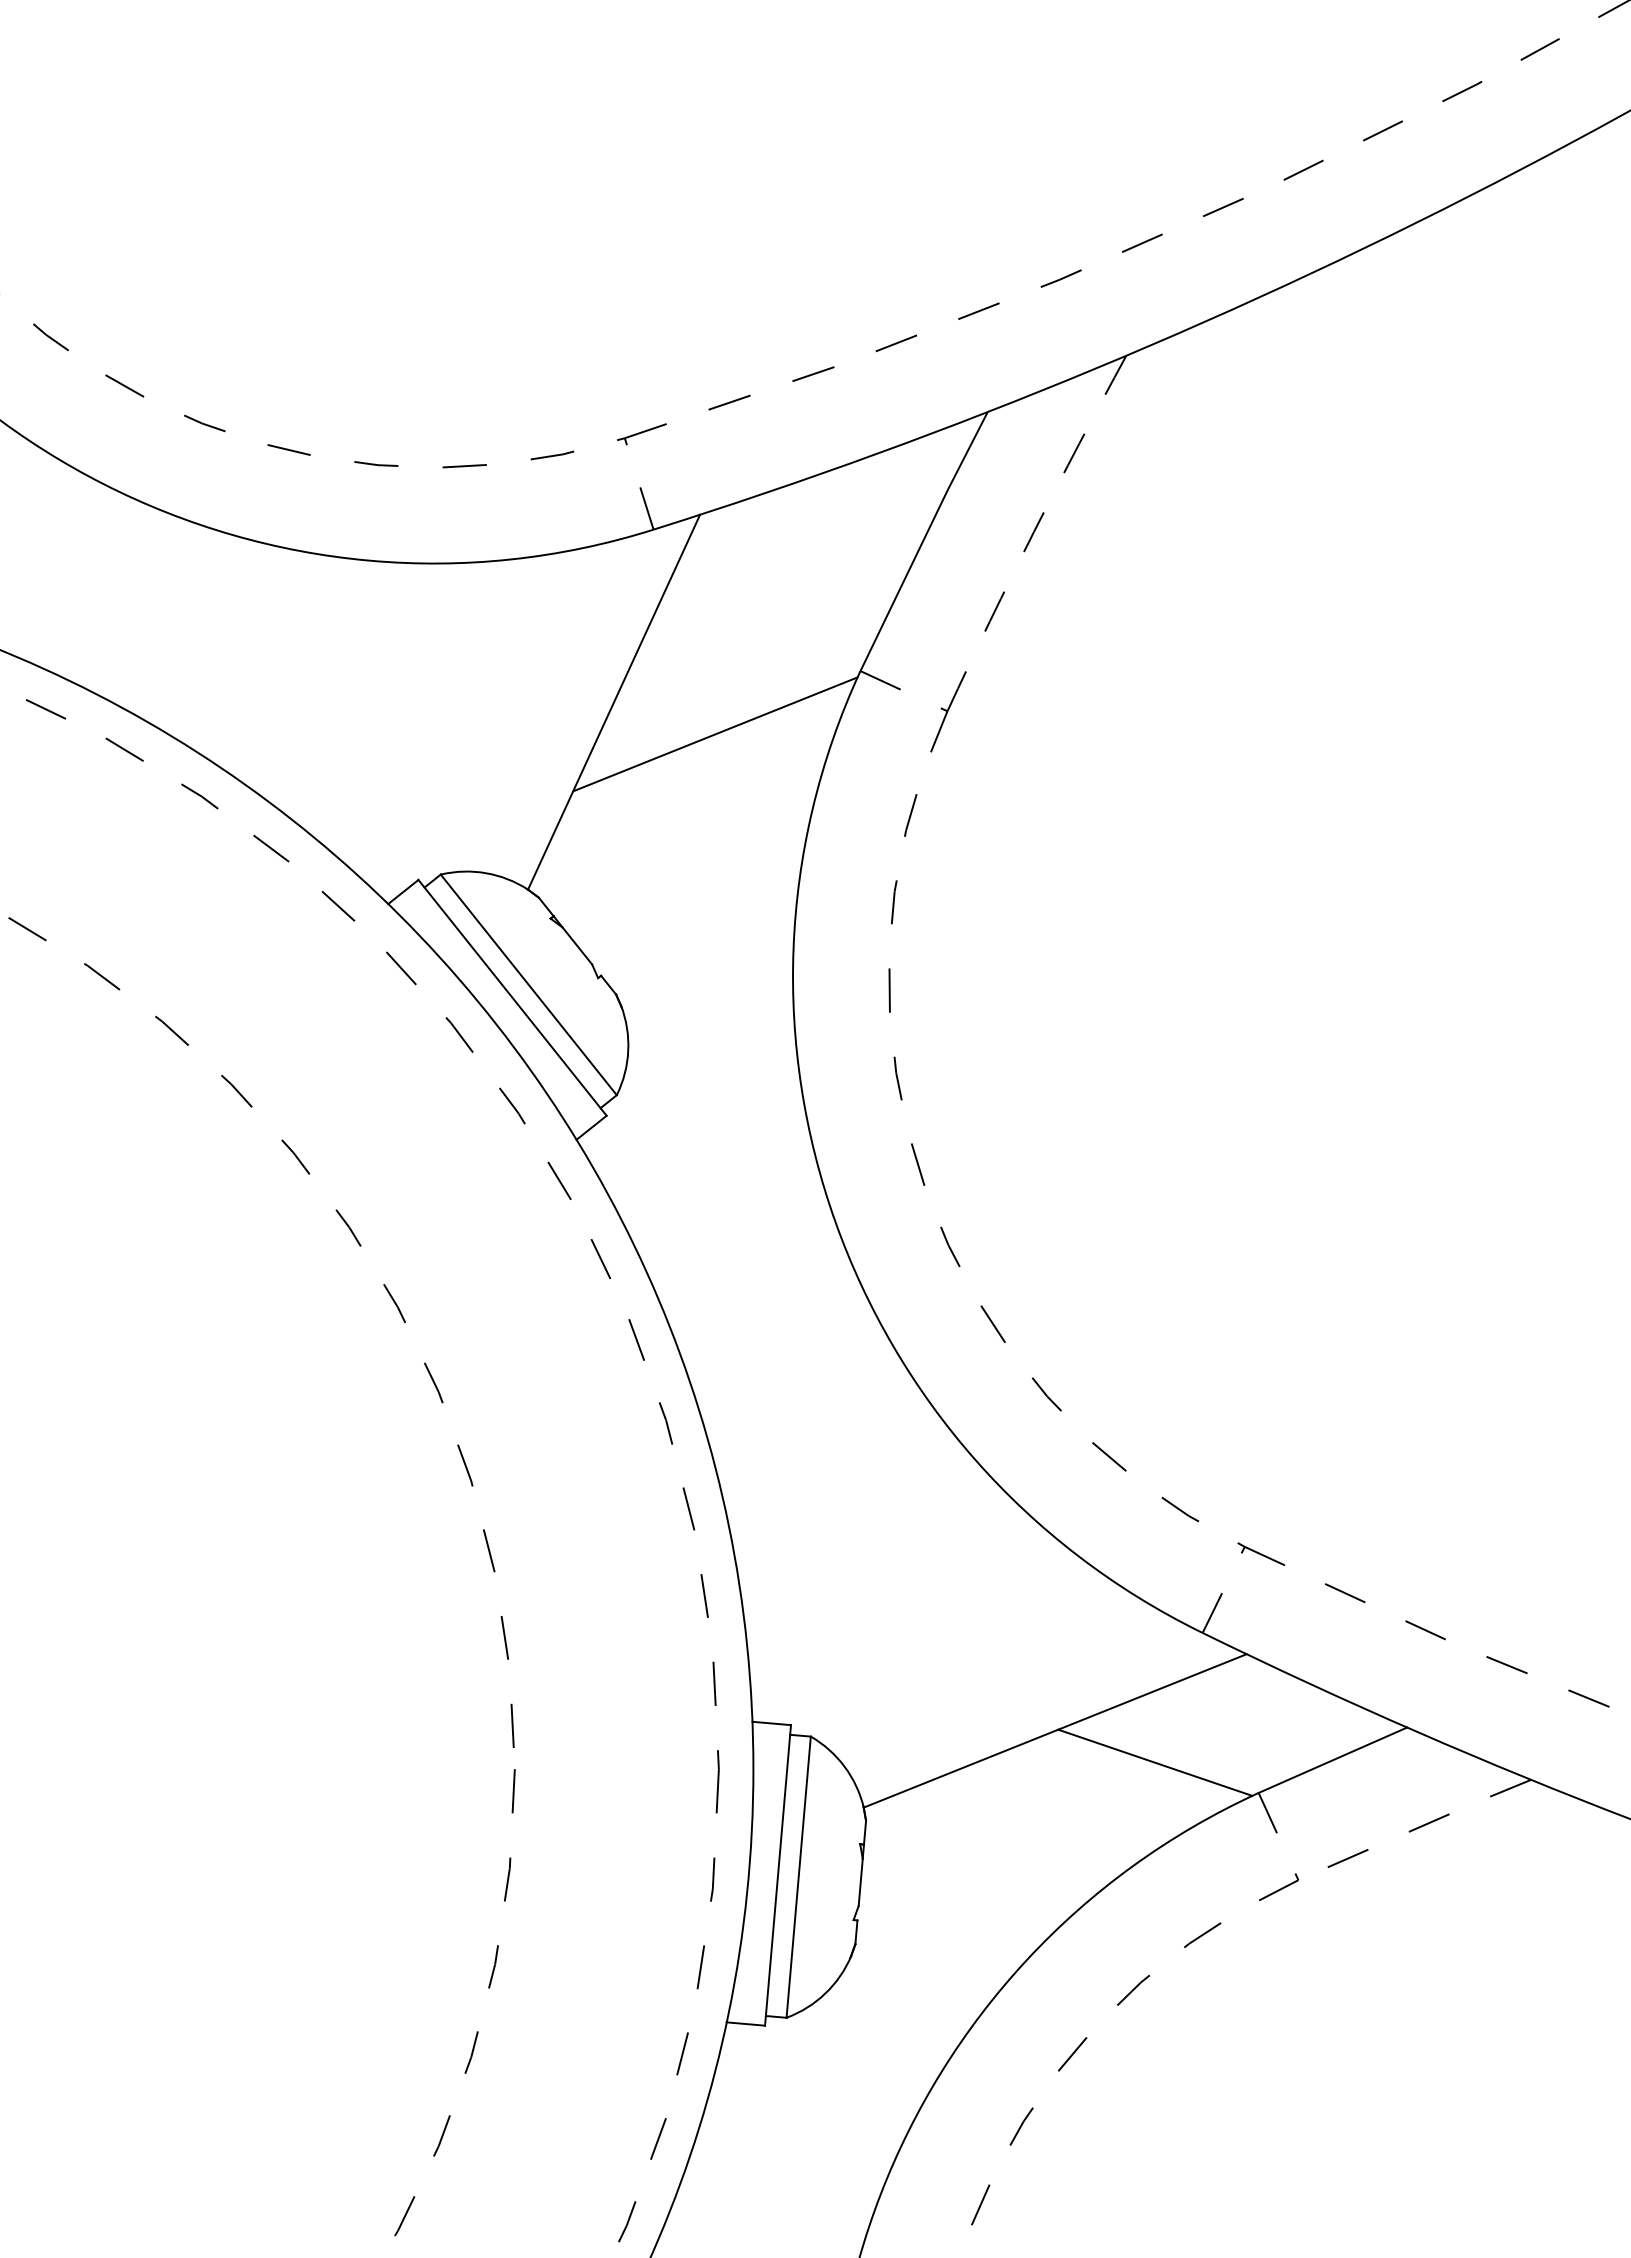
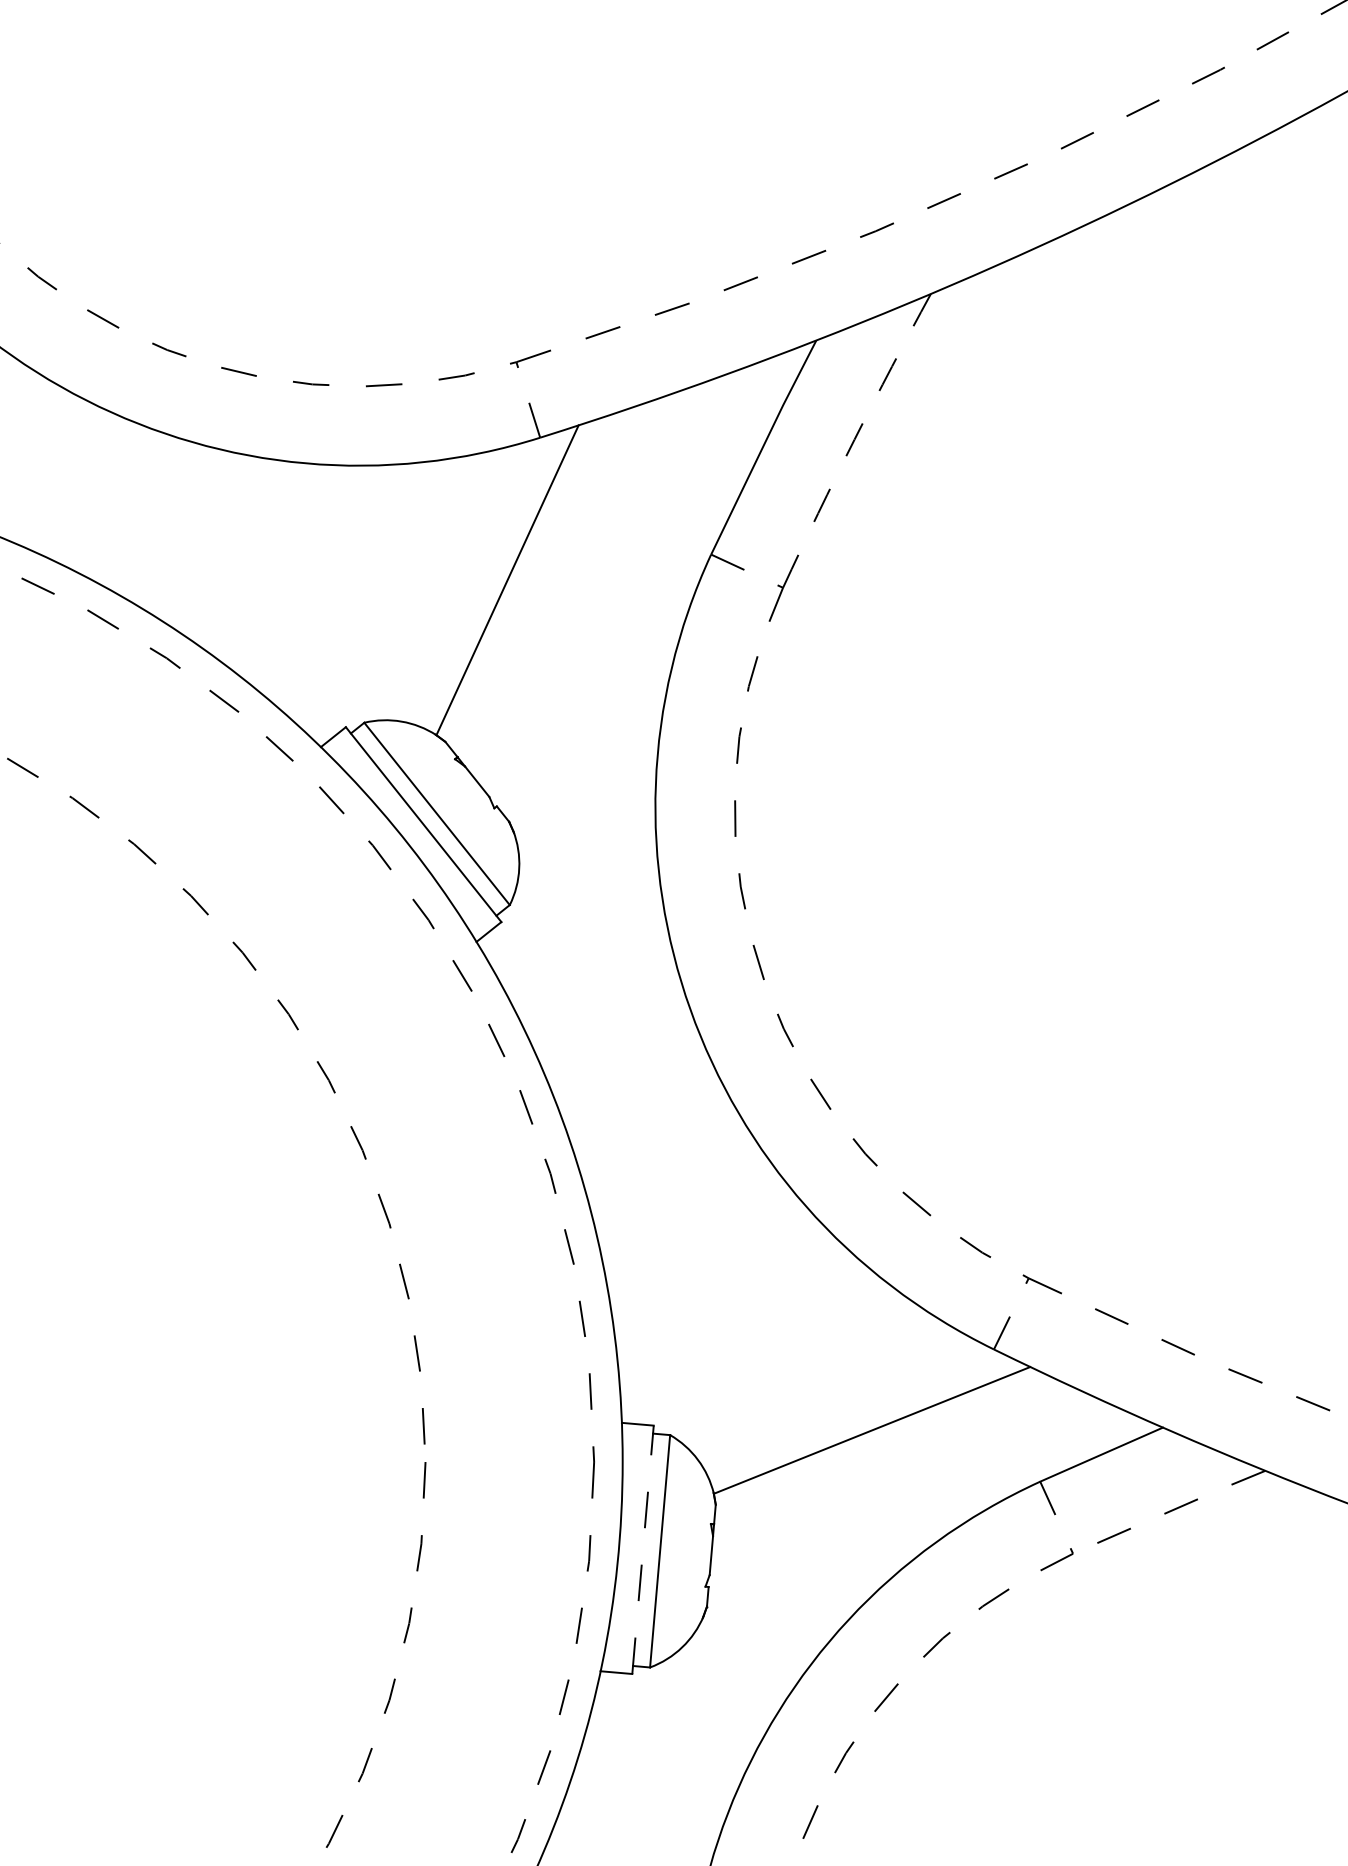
line: (714, 733) -> (590, 606), removed
line: (1154, 1762) -> (954, 1456), removed
line: (778, 1875) -> (643, 1549), solid -> dashed

